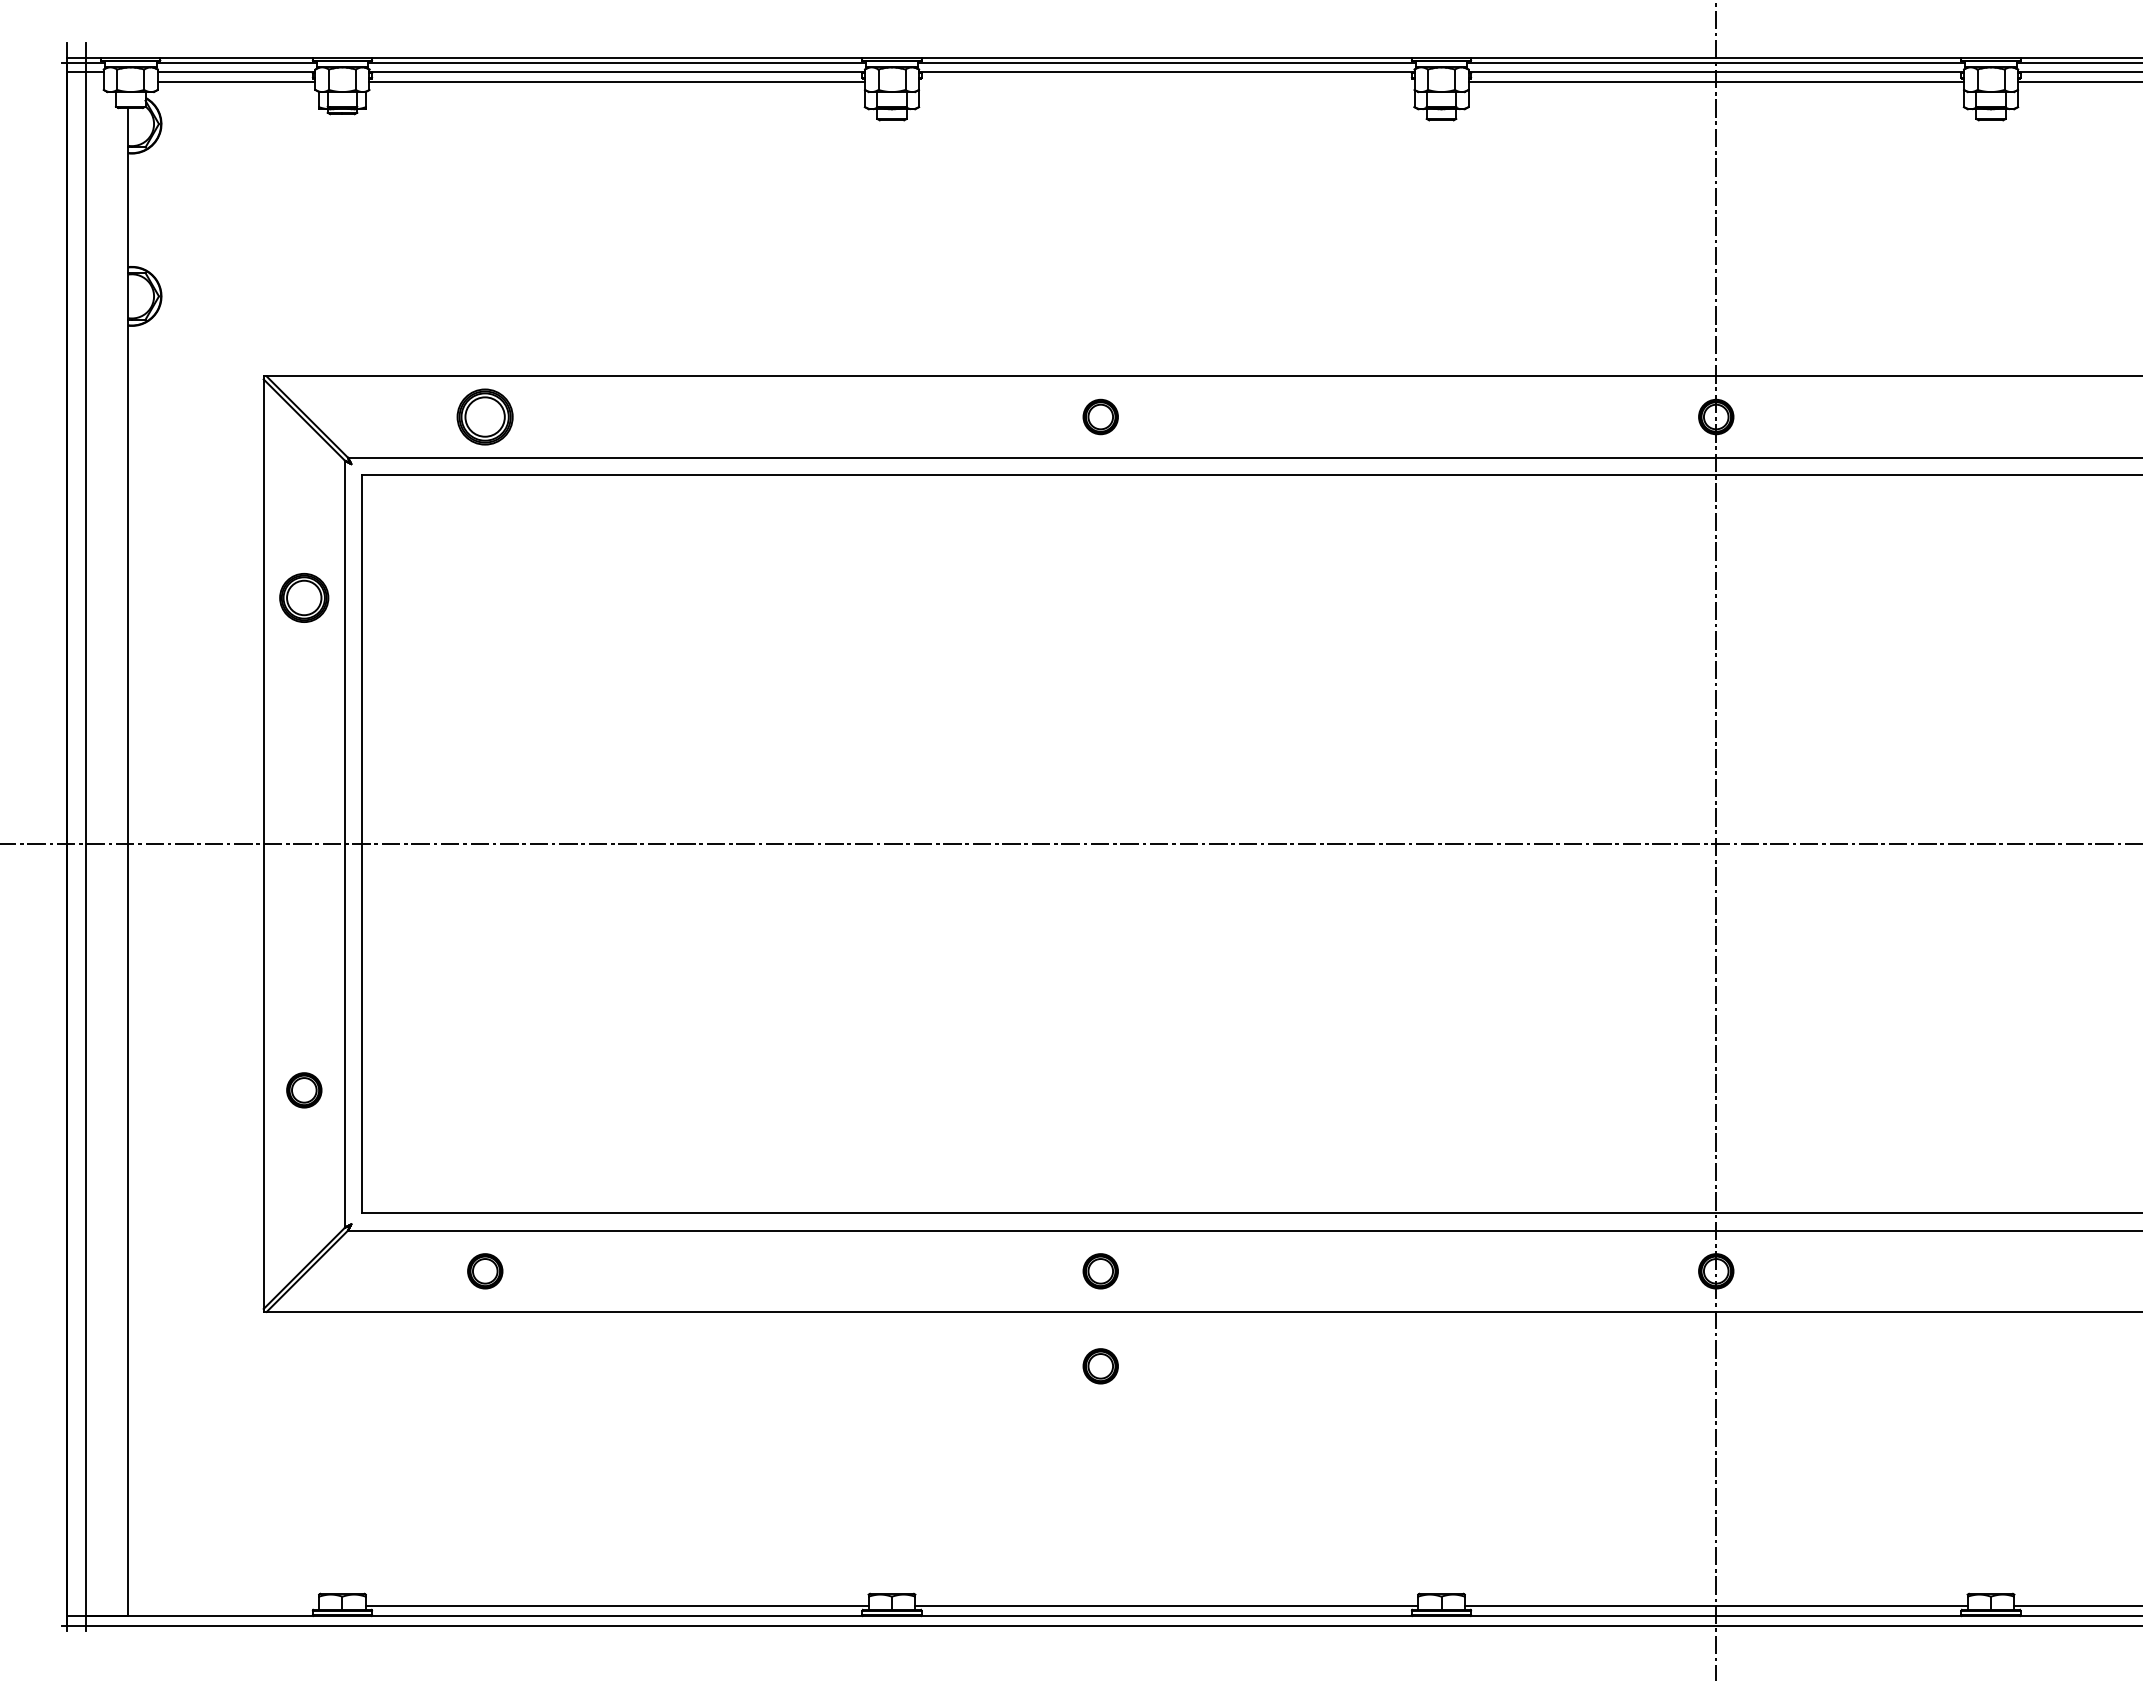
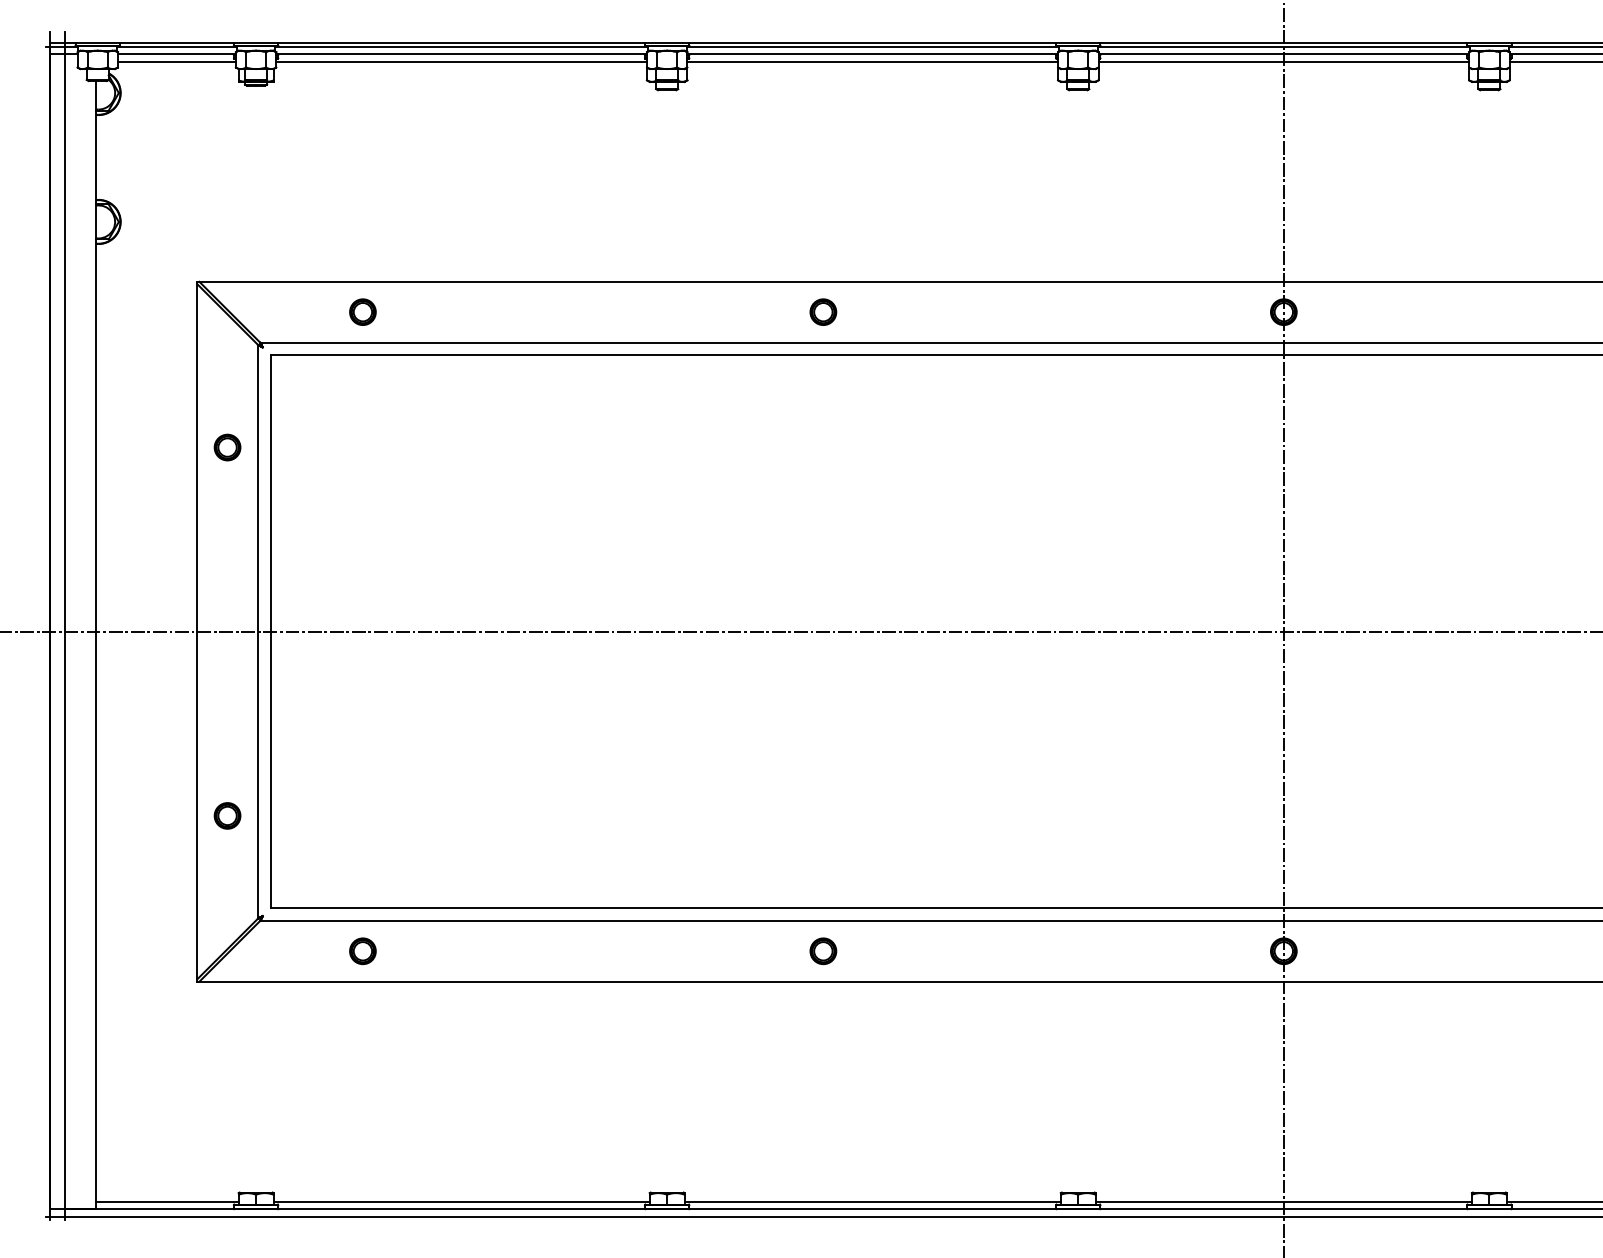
line: (1166, 82) -> (872, 61), added
part: (485, 416) -> (363, 311), size x0.62
part: (304, 597) -> (227, 447), size x0.71
part: (1100, 1366) -> (823, 1022), removed
line: (223, 1606) -> (167, 1202), added

